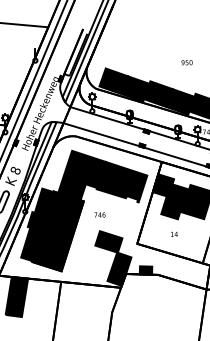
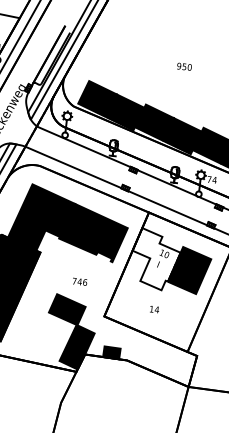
text: (186, 62) -> (183, 66), moved
fill: (170, 196) -> (155, 259), removed
text: (99, 214) -> (79, 281), moved

